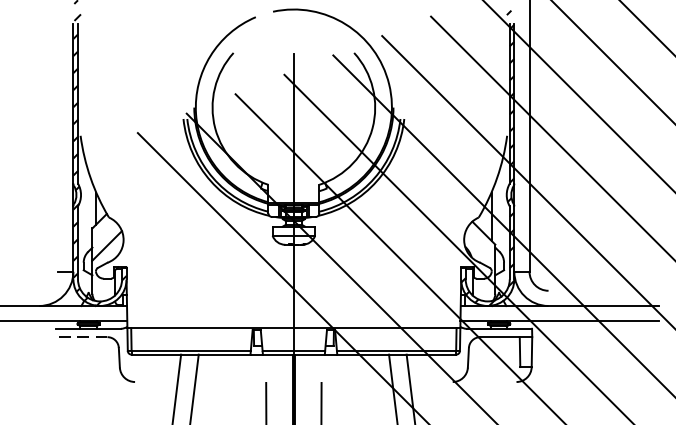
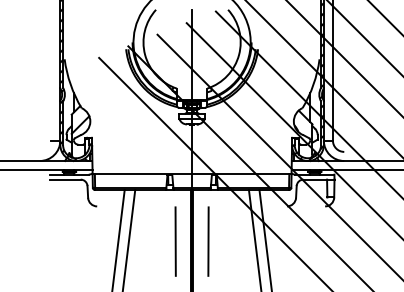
line: (82, 336) -> (65, 179), dashed -> solid

